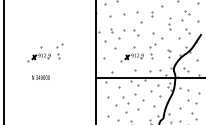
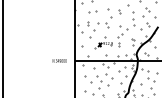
part: (117, 15) -> (92, 12), size x0.62
part: (169, 23) -> (133, 18), size x1.43
part: (45, 52) -> (35, 41), removed
text: (40, 77) -> (59, 60), moved

